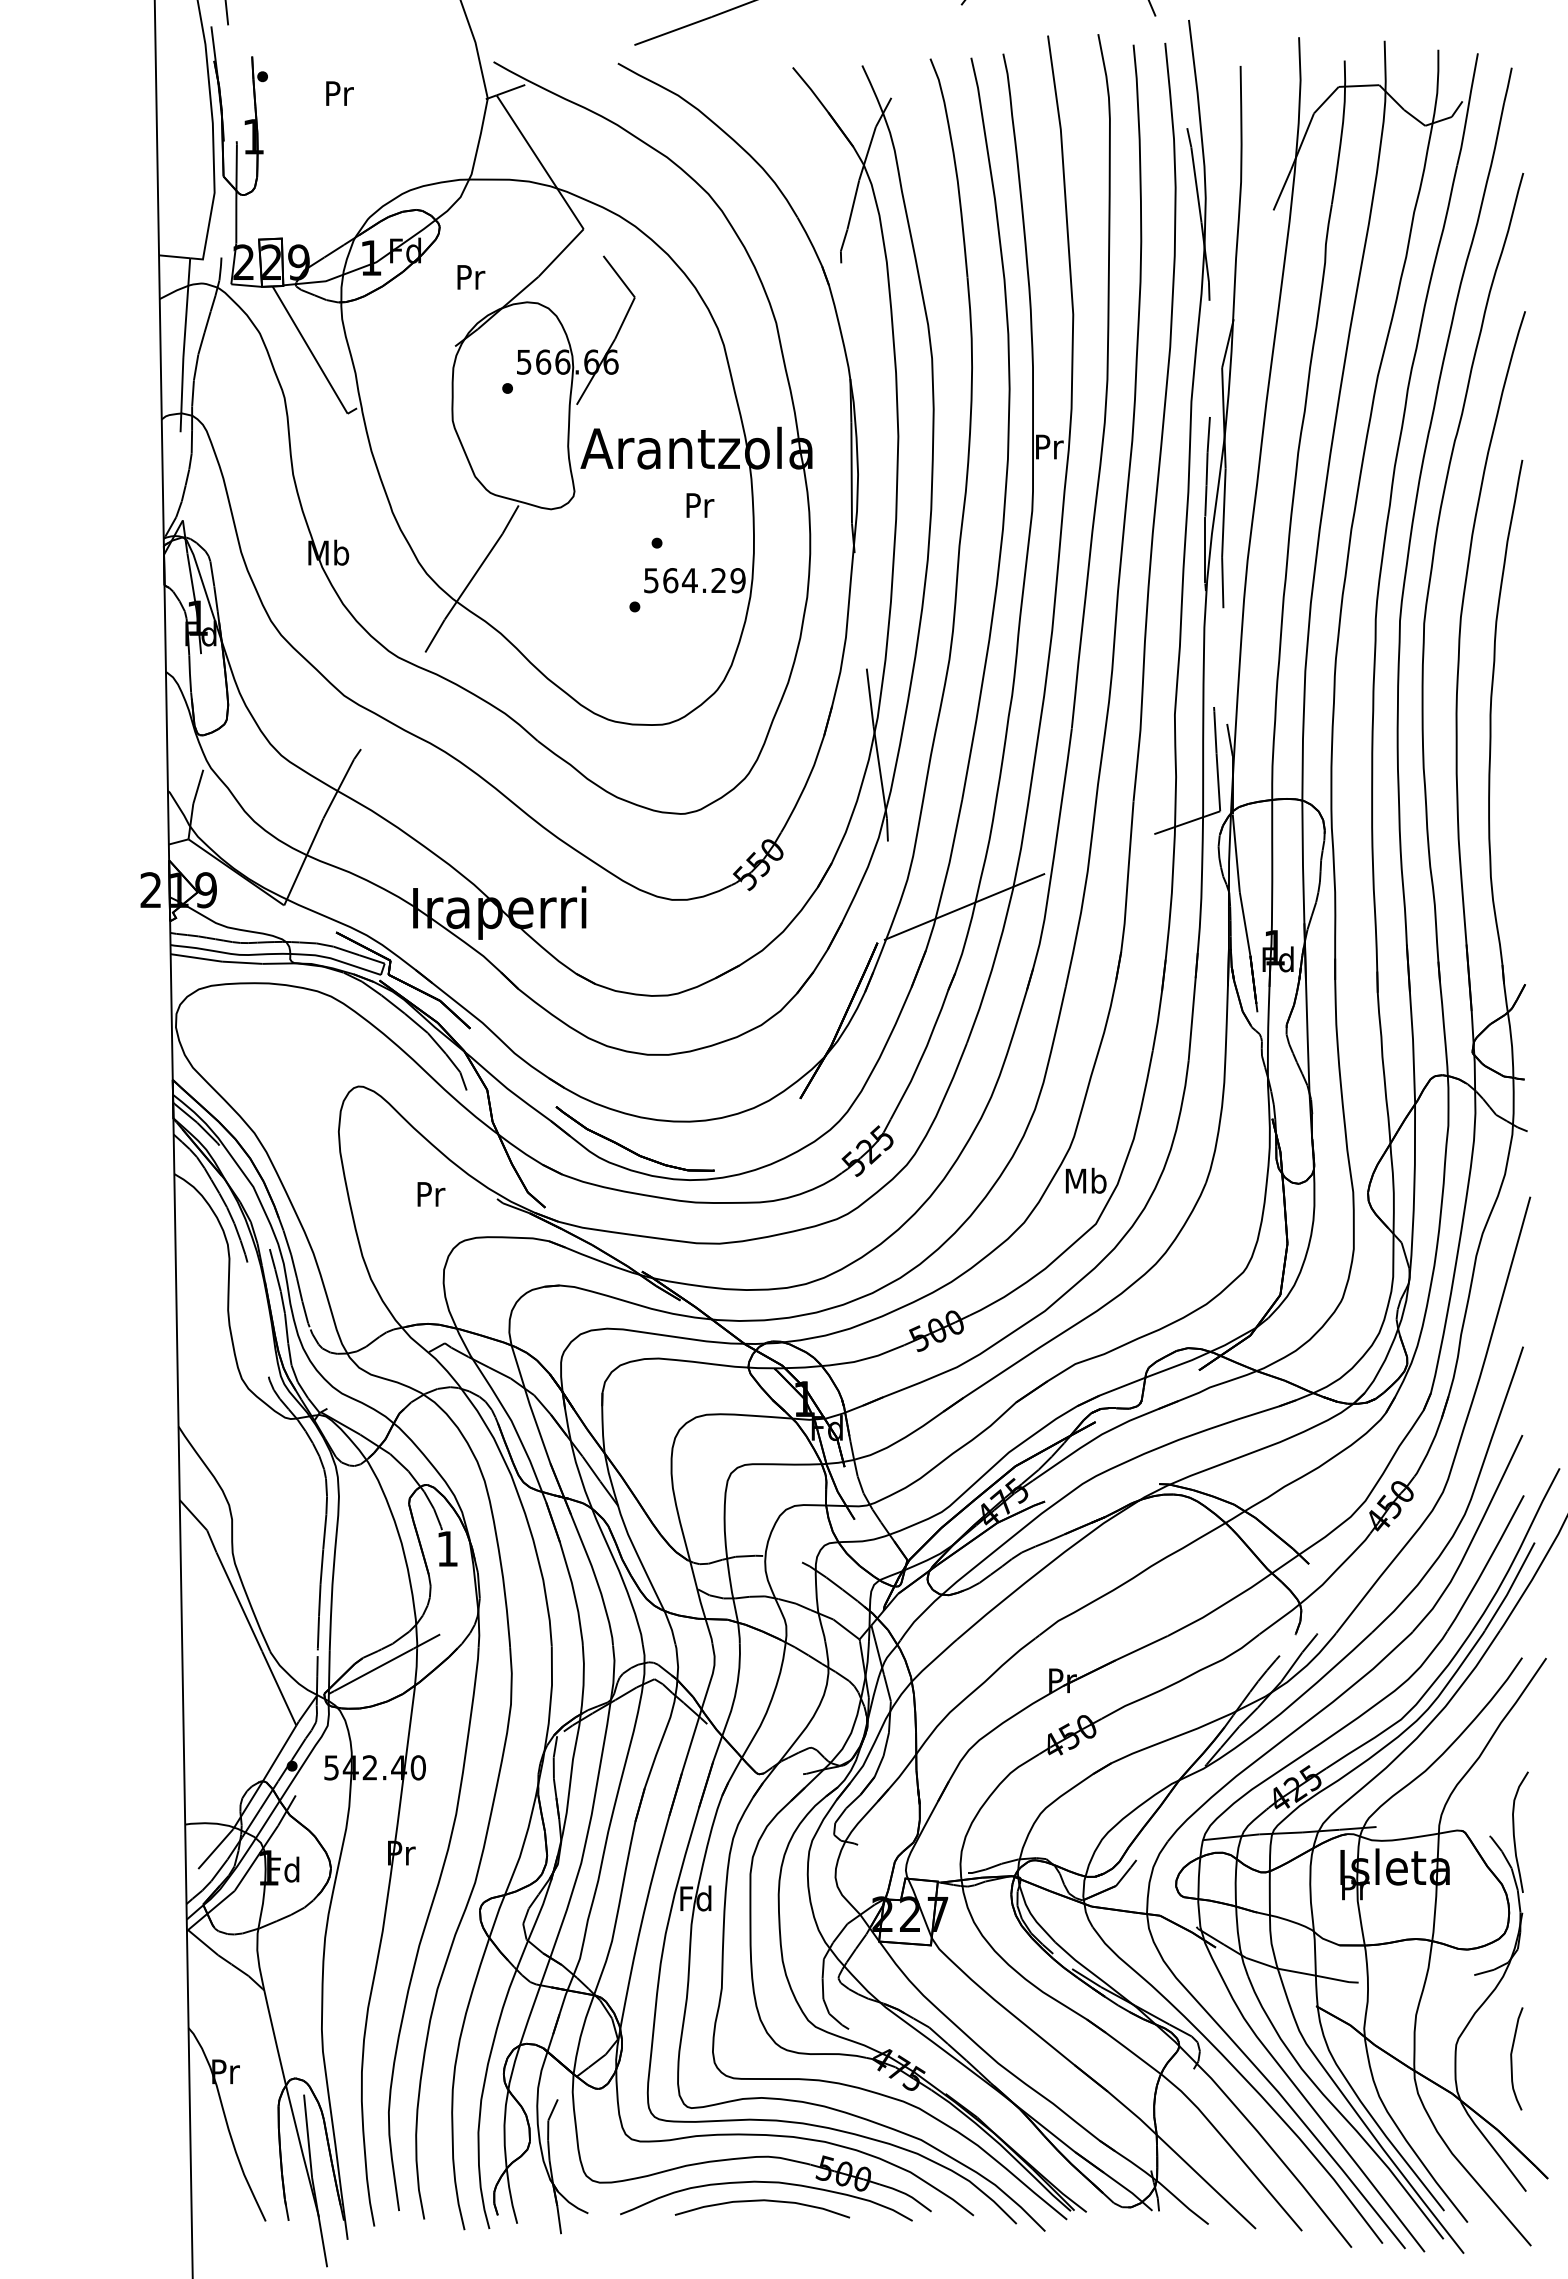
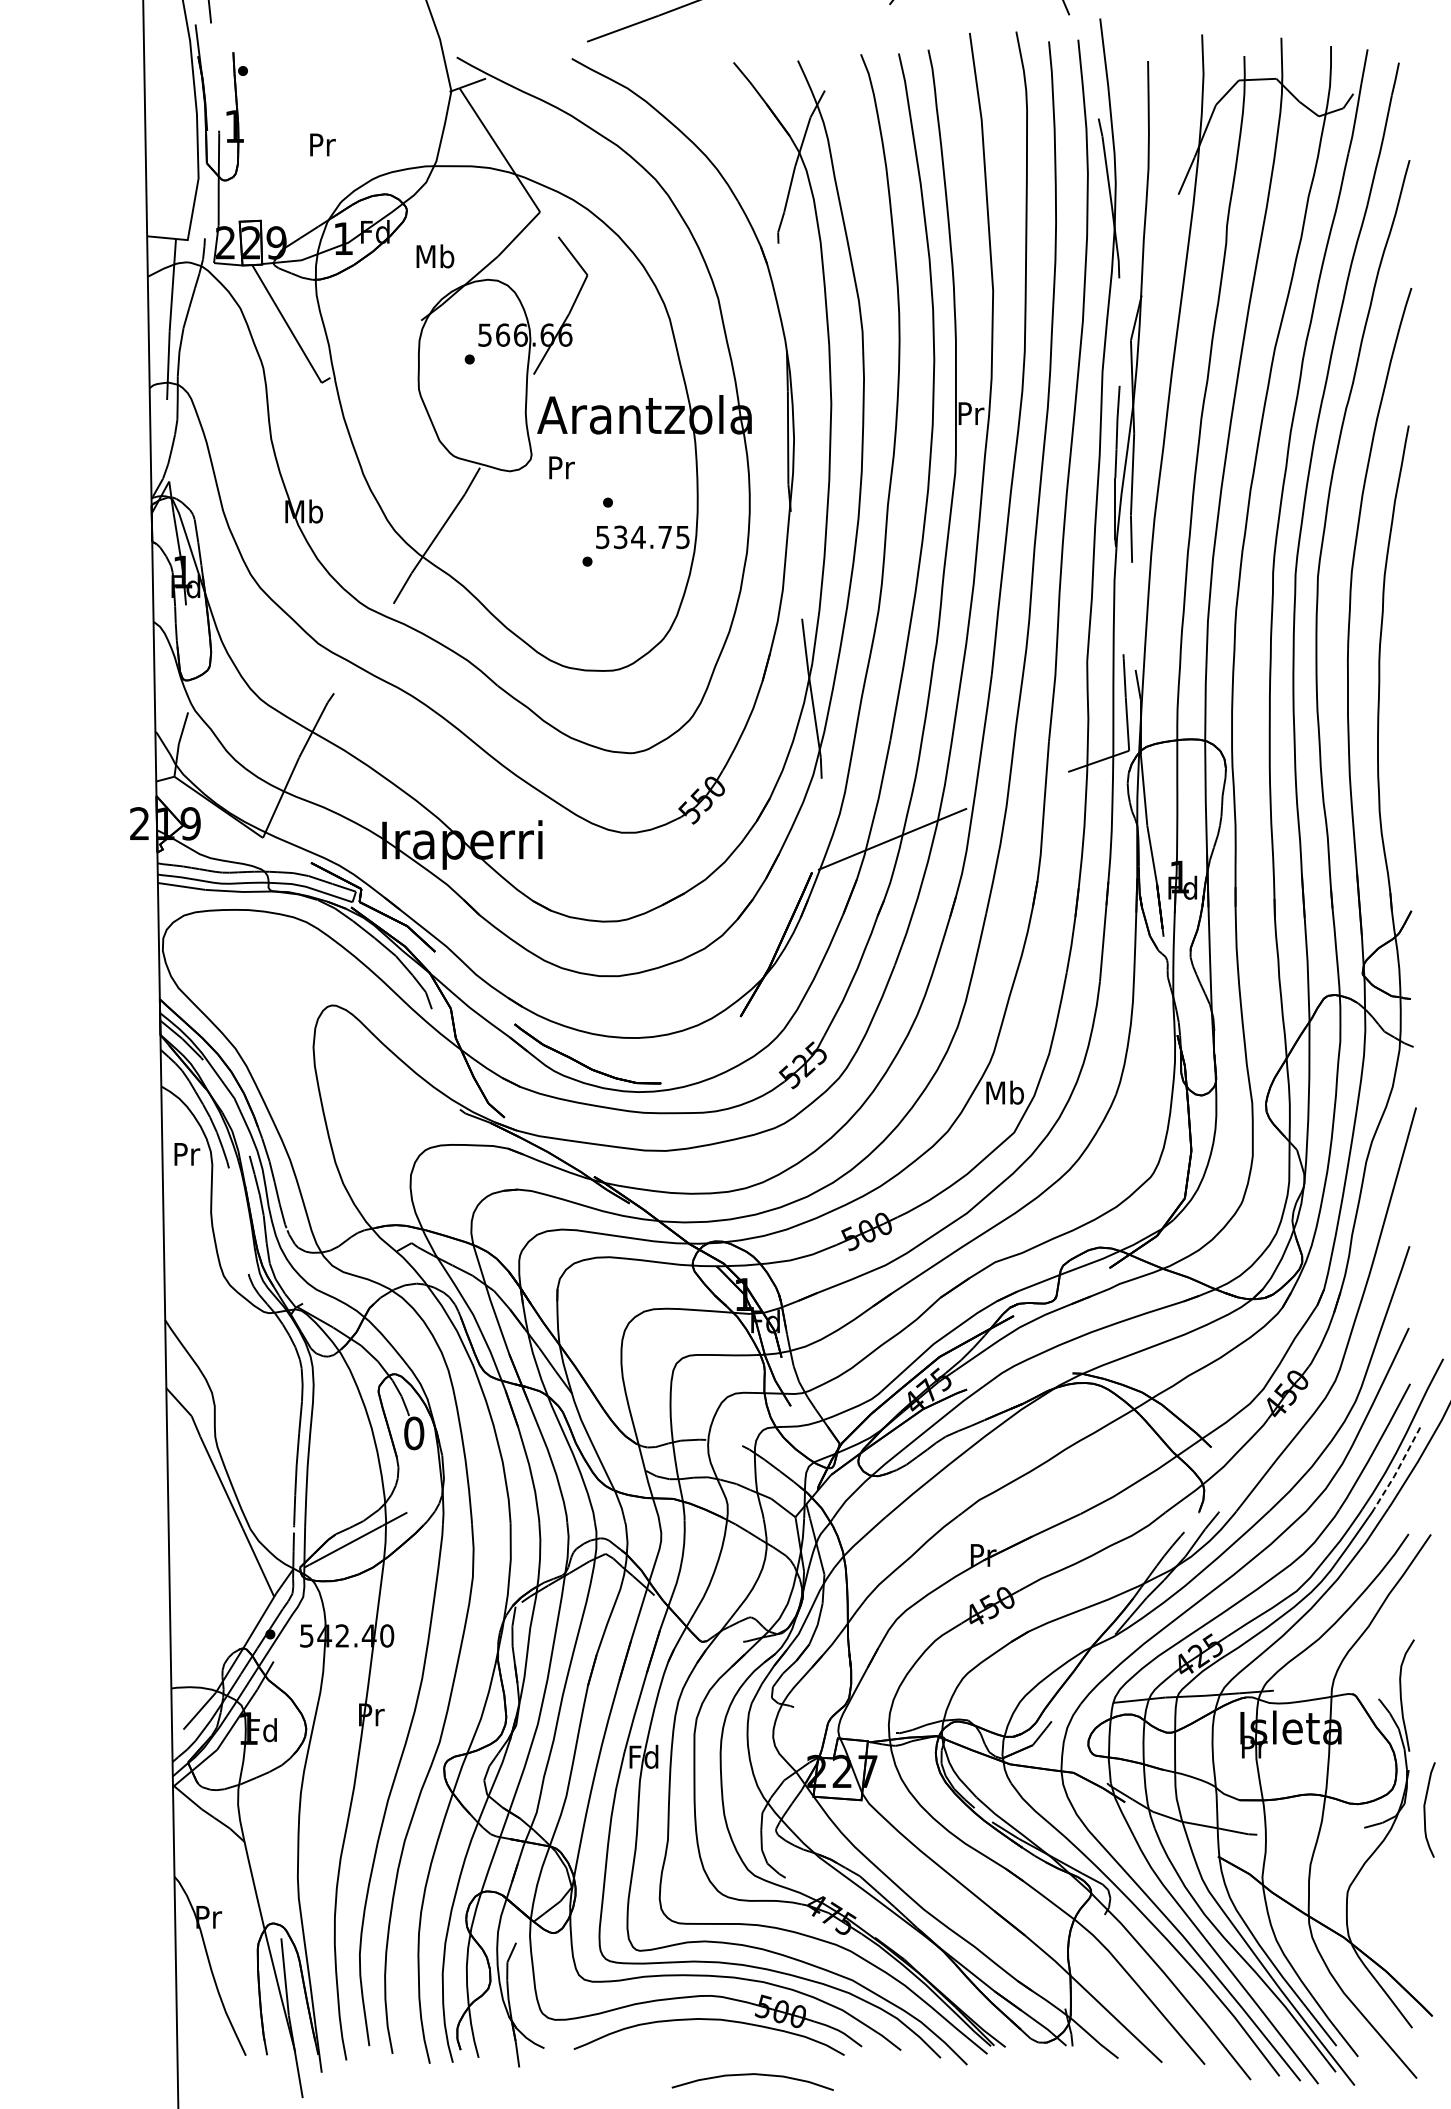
text: (339, 93) -> (322, 144), moved
text: (470, 277) -> (435, 256), Pr -> Mb
text: (700, 505) -> (562, 467), moved
text: (704, 580) -> (651, 537), 564.29 -> 534.75
text: (431, 1194) -> (187, 1154), moved
text: (447, 1548) -> (414, 1432), 1 -> 0
line: (1510, 1588) -> (1397, 1470), solid -> dashed
curve: (1512, 2058) -> (1425, 1809), moved
curve: (762, 2201) -> (752, 2075), moved

